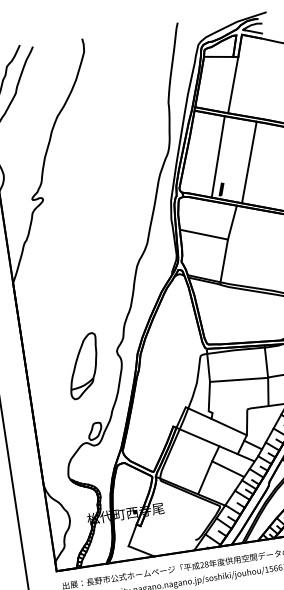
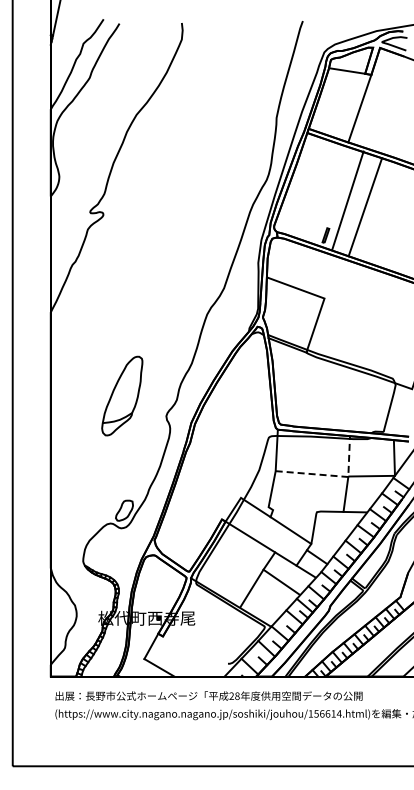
line: (217, 156) -> (347, 200), moved
line: (231, 222) -> (332, 278), removed
part: (83, 365) -> (122, 395), moved
line: (256, 378) -> (333, 475), solid -> dashed

